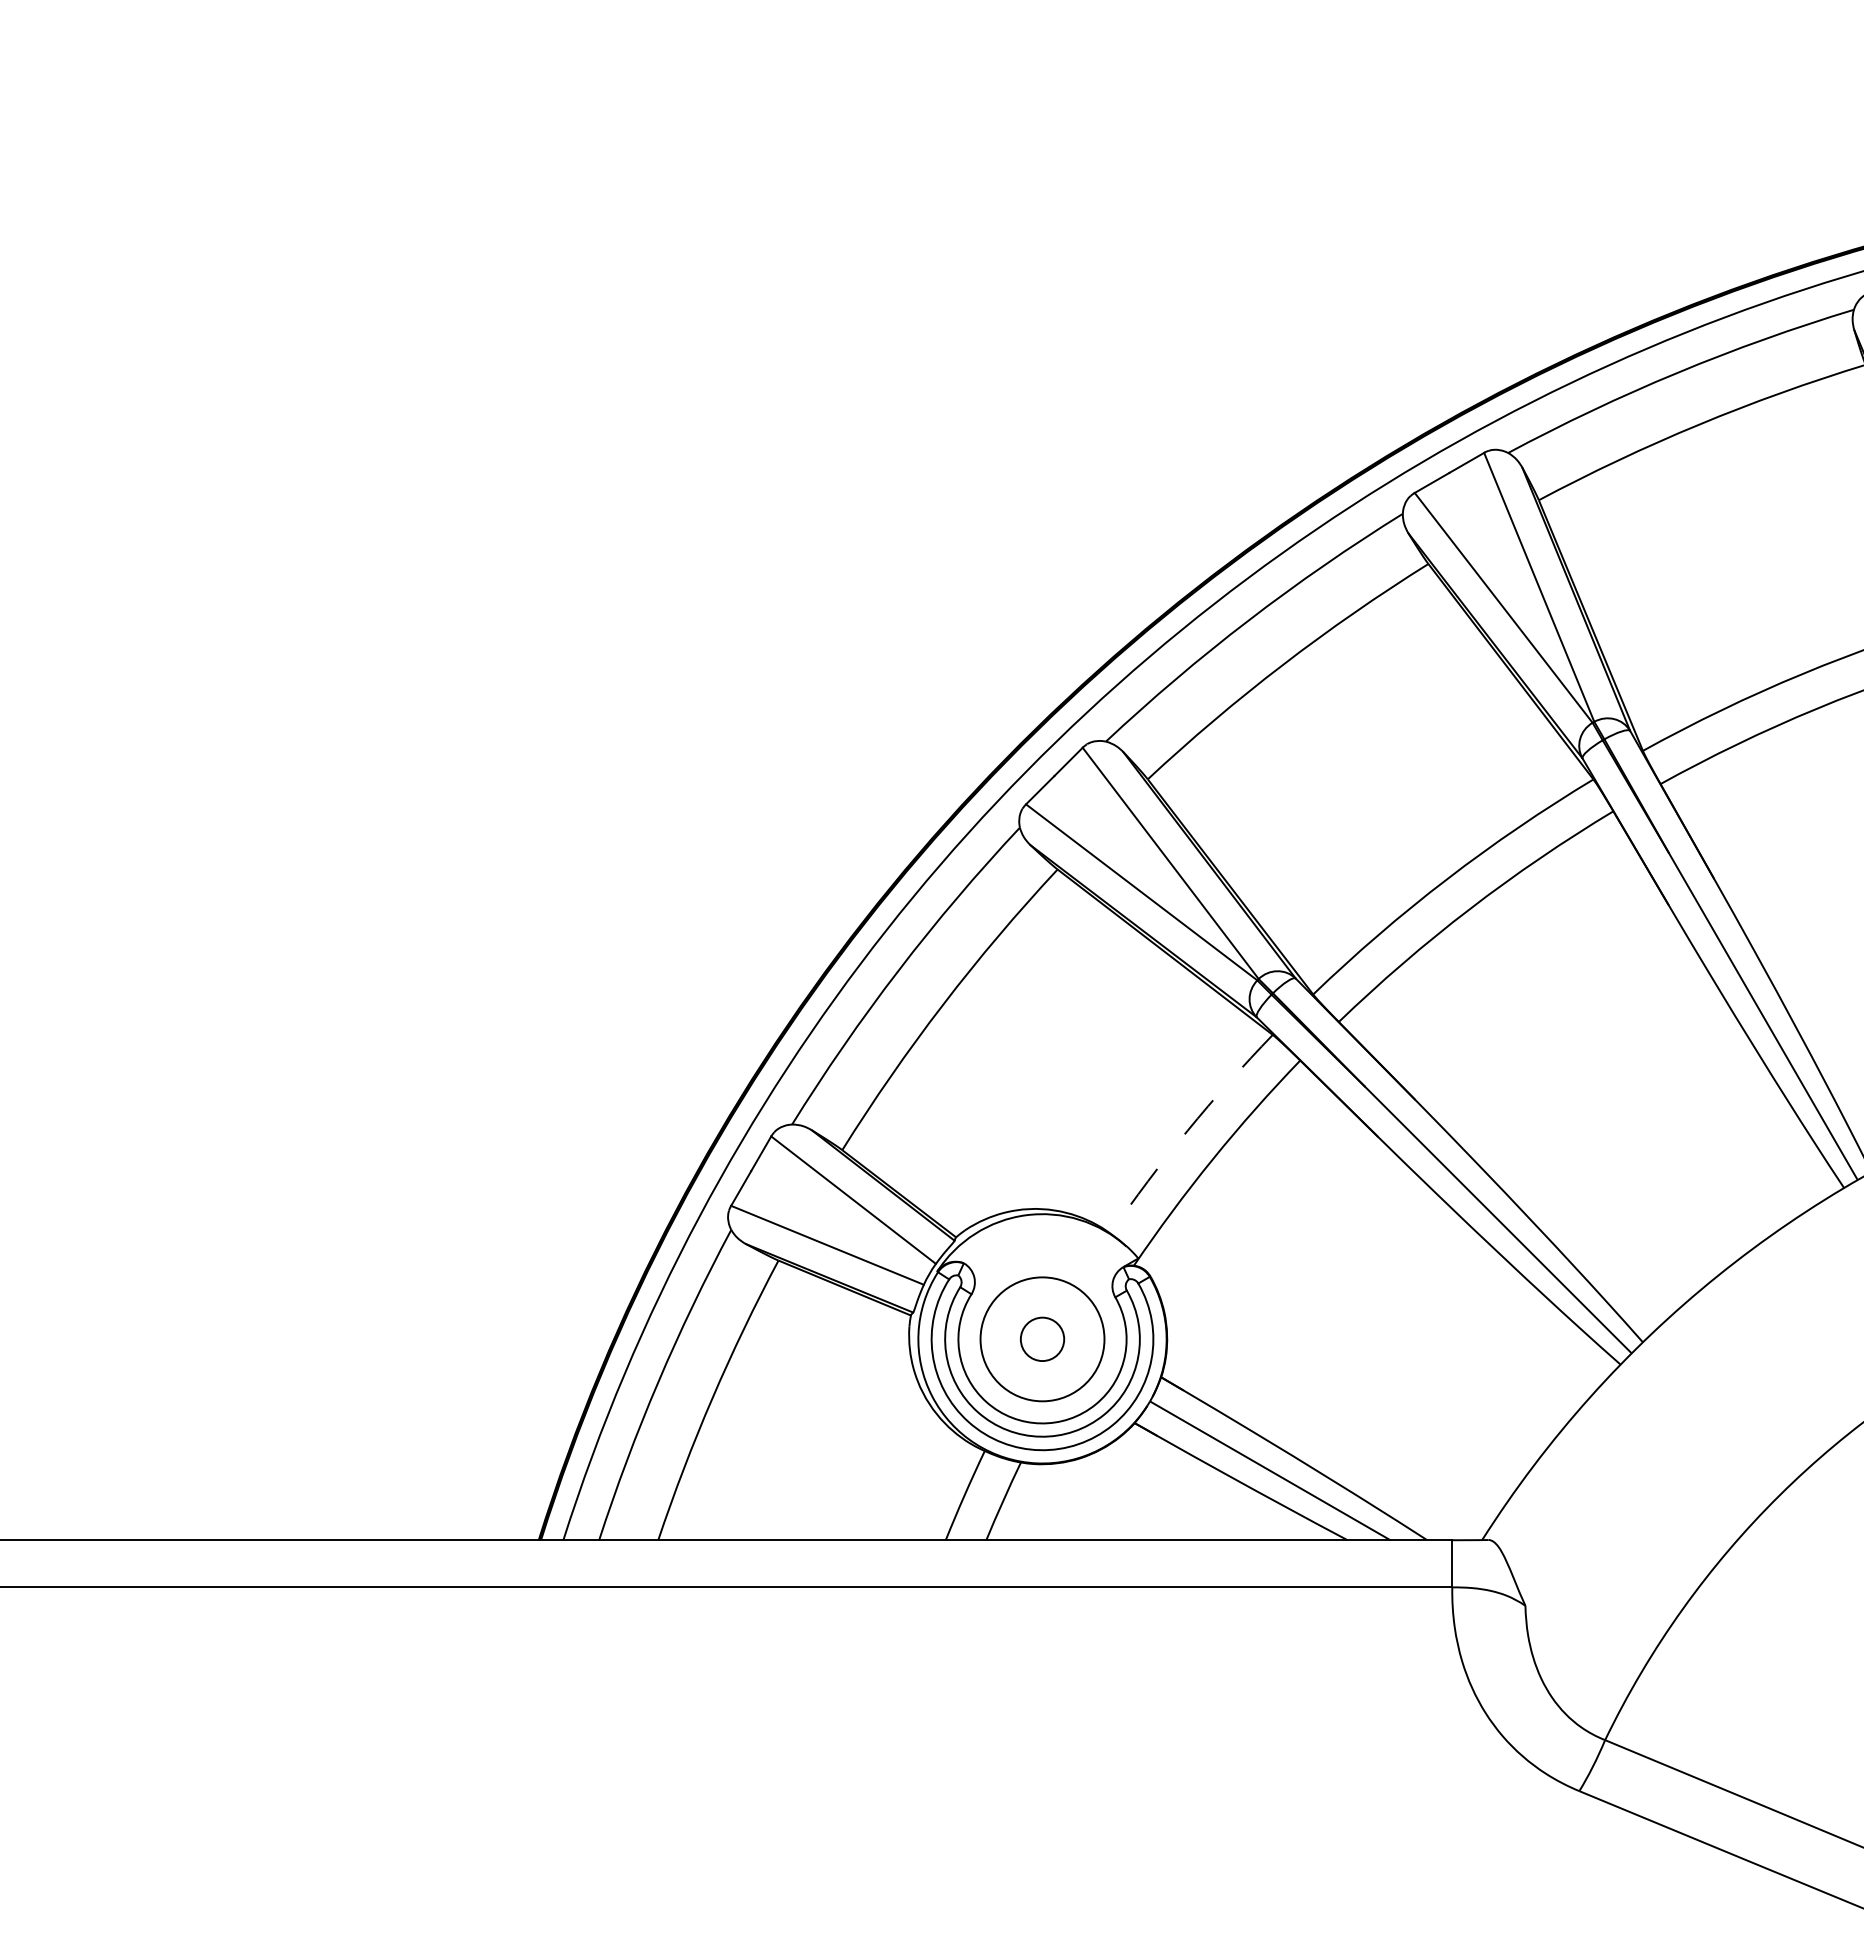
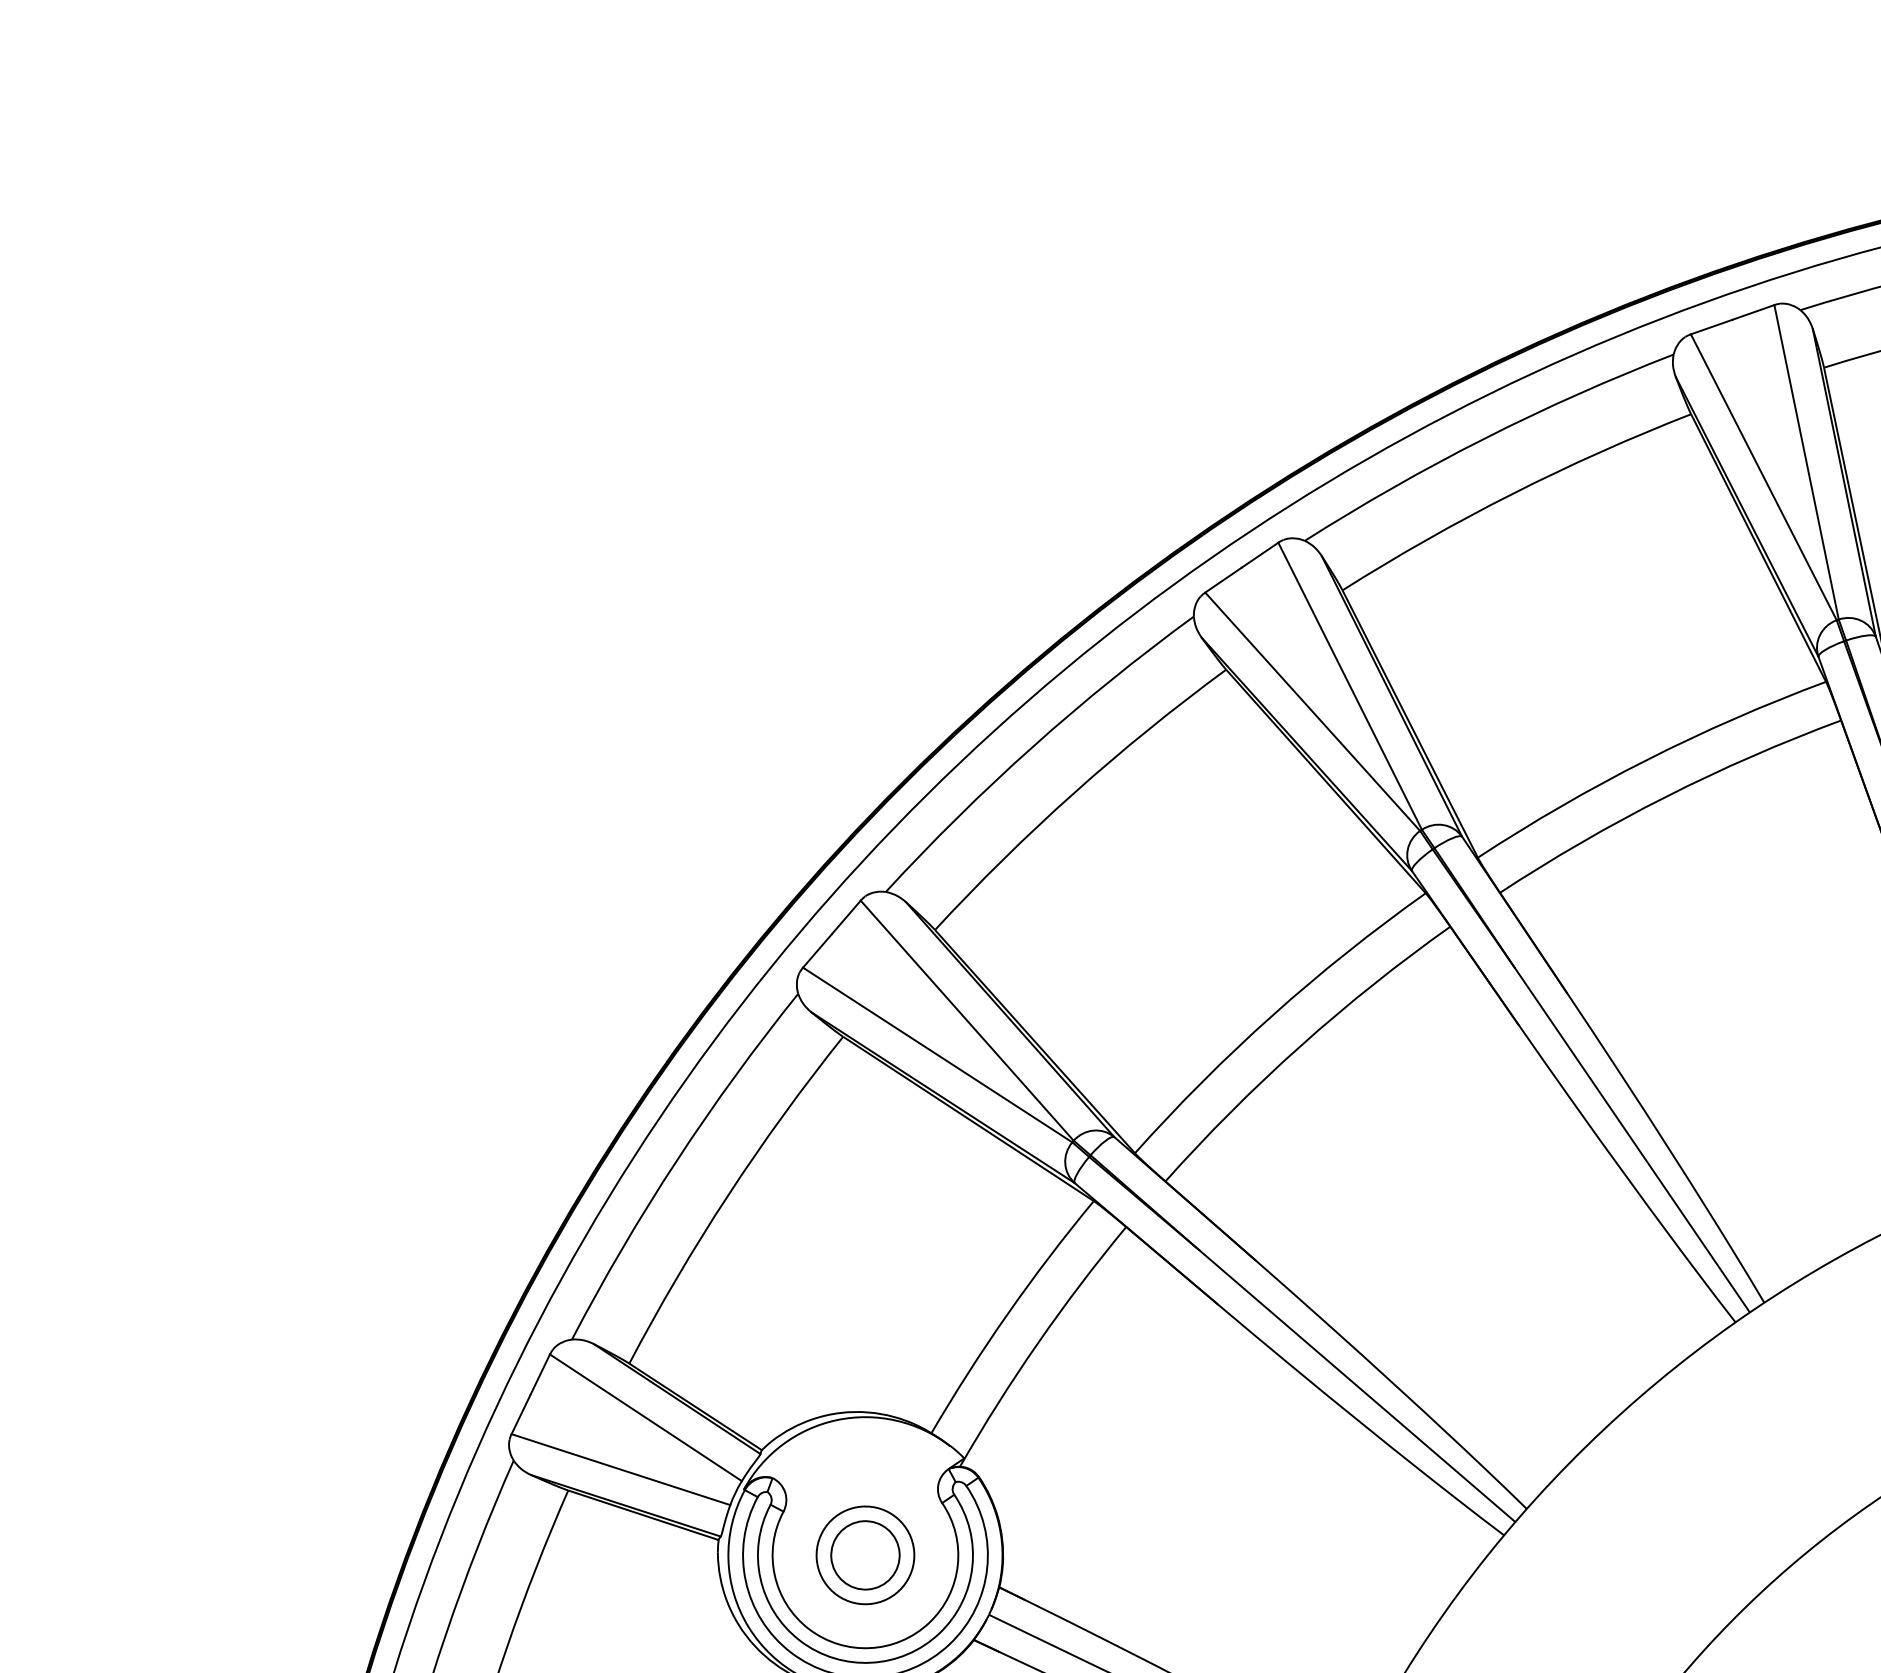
arc: (1187, 1130) -> (1007, 1313), dashed -> solid
circle: (1042, 1339) -> (865, 1555), size x0.71
circle: (1042, 1339) -> (865, 1555), size x1.43

